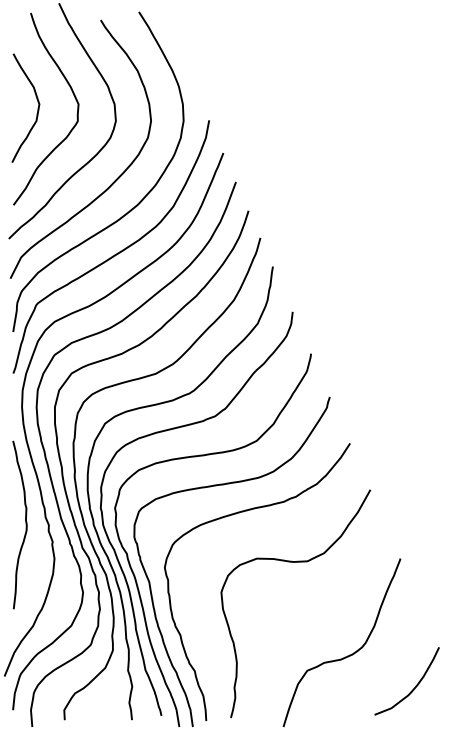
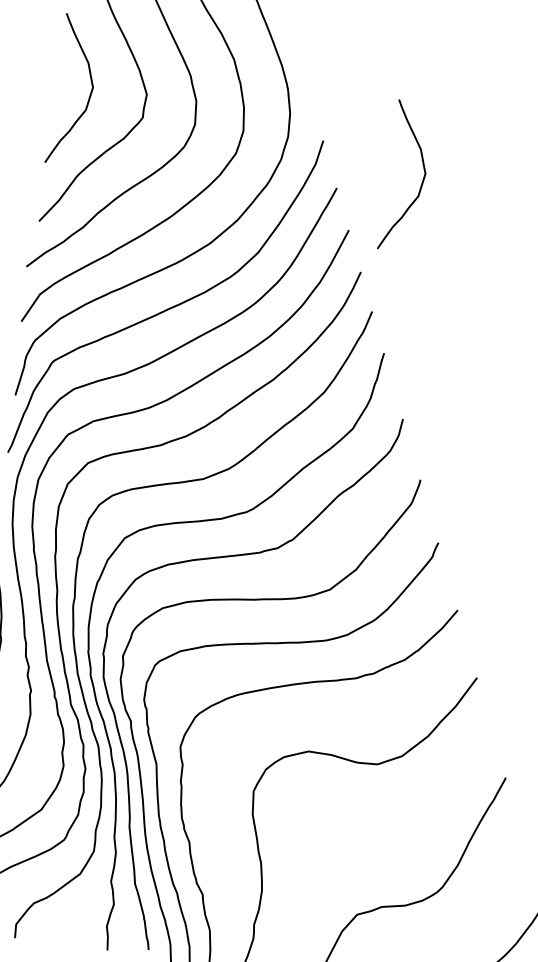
curve: (283, 137) -> (422, 177), added

